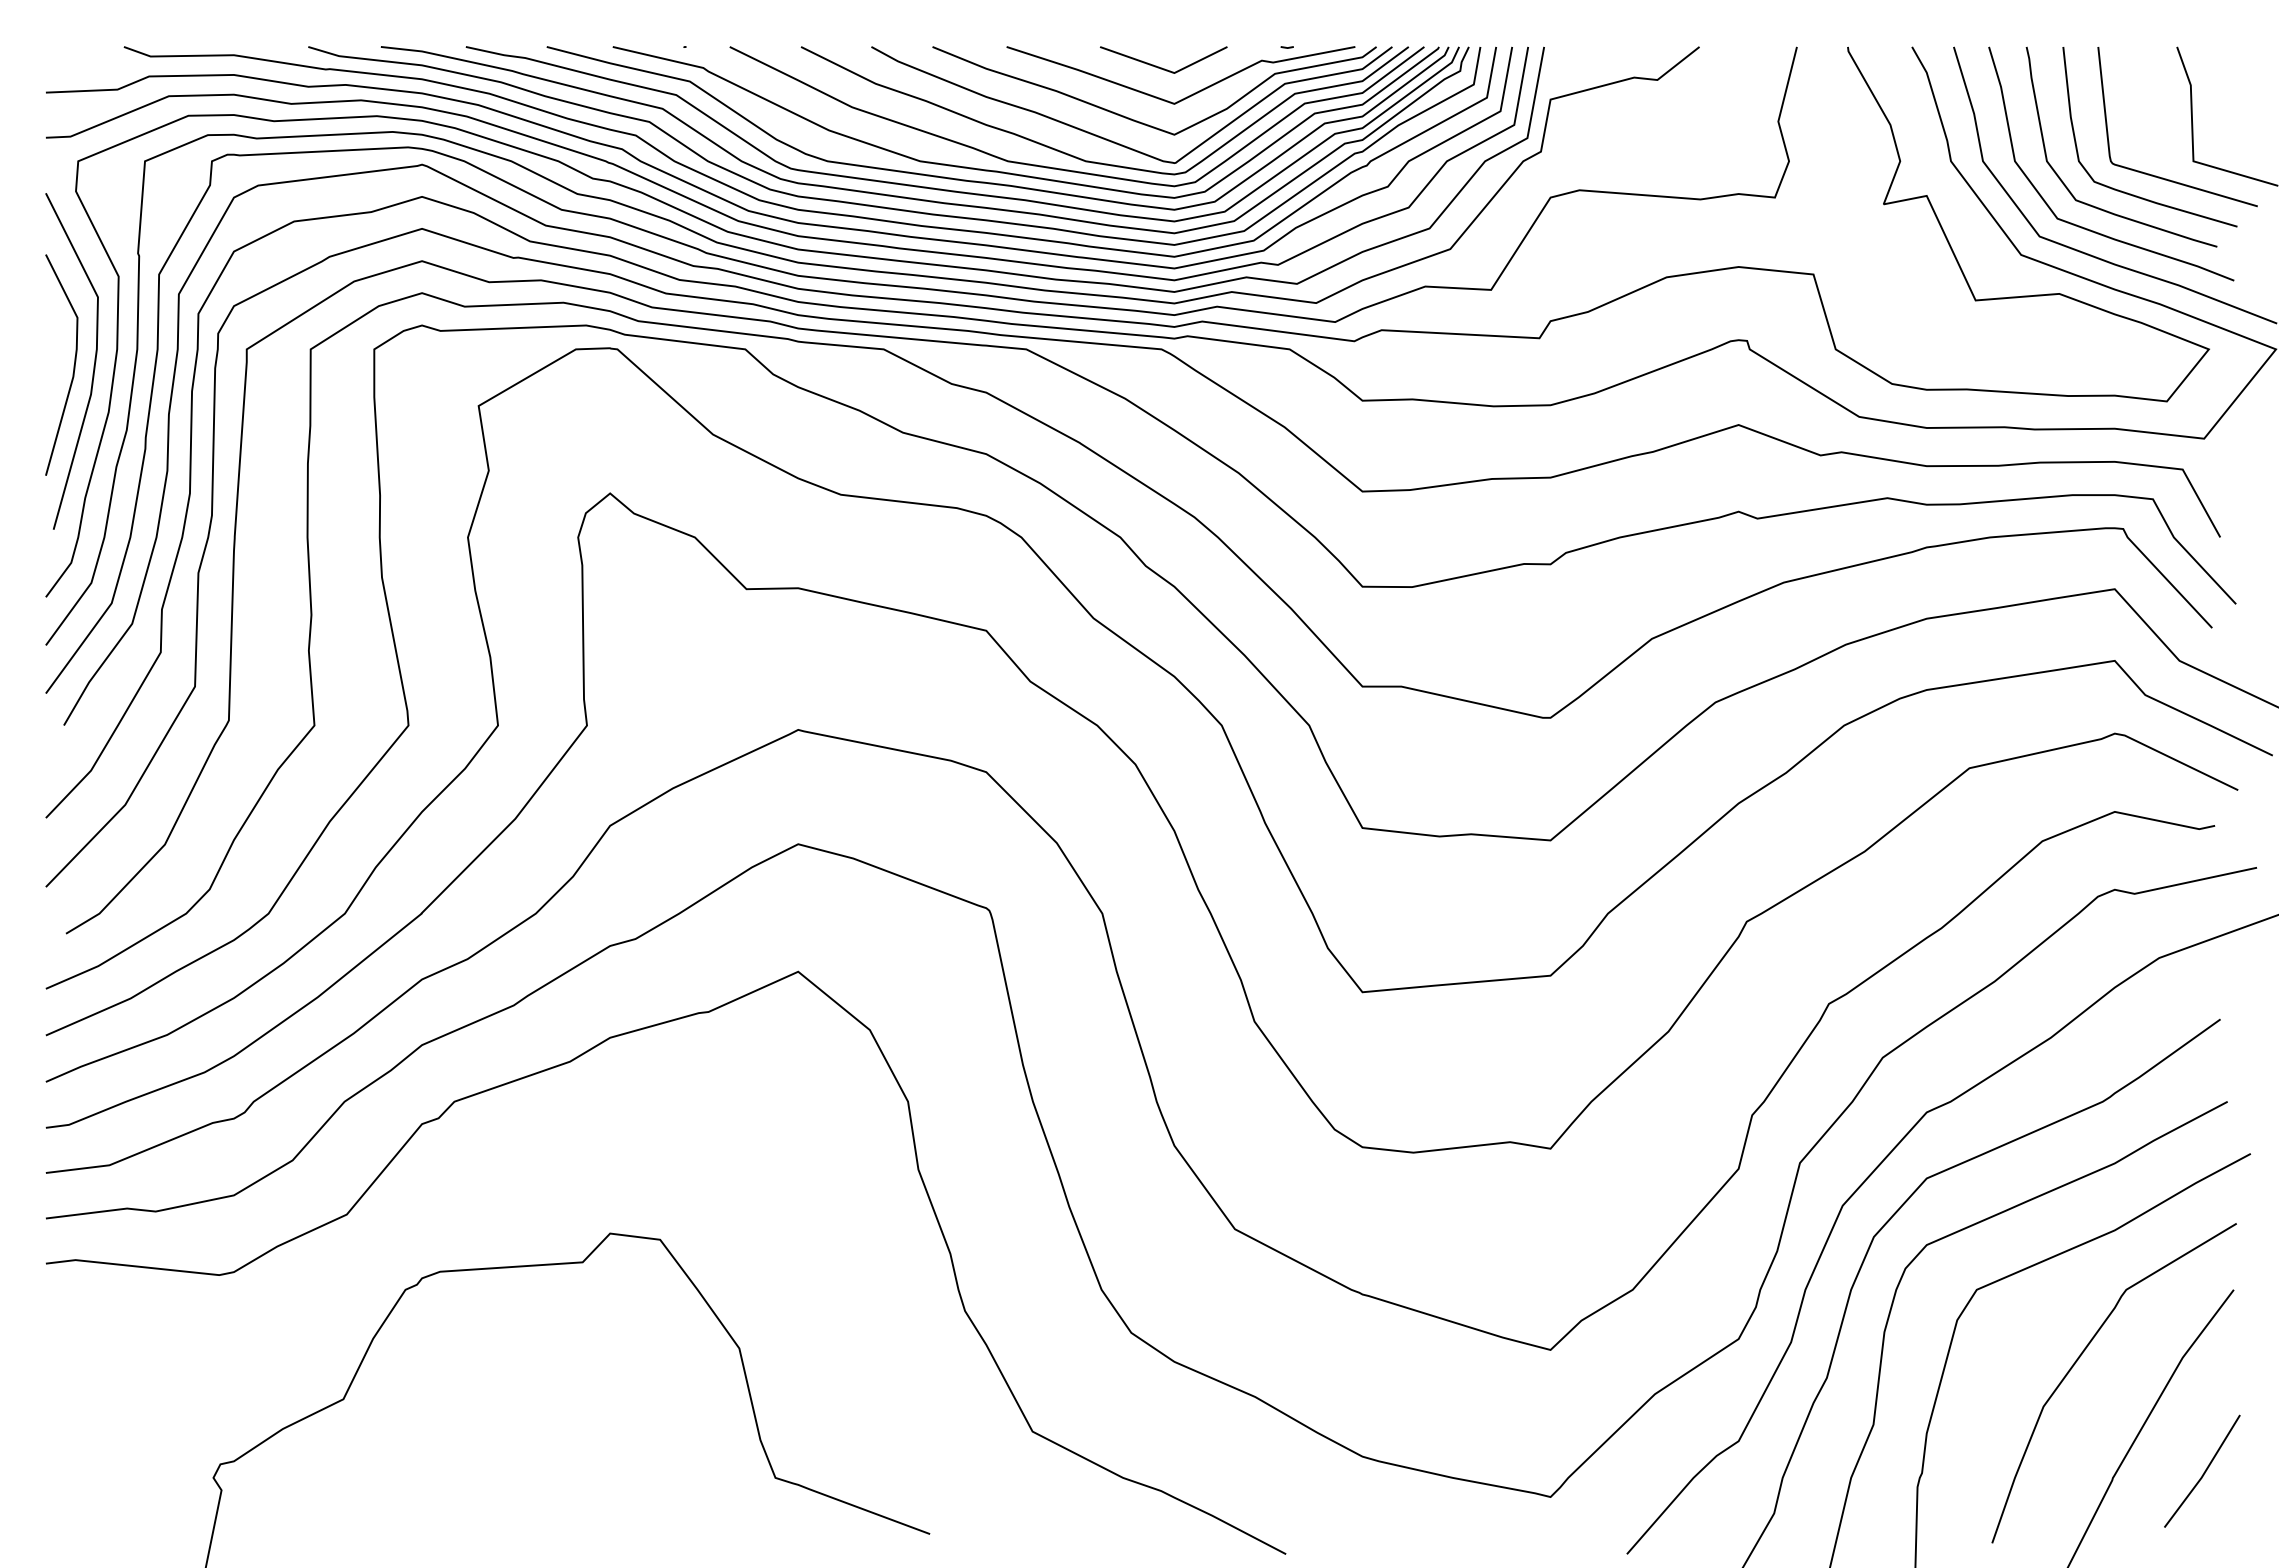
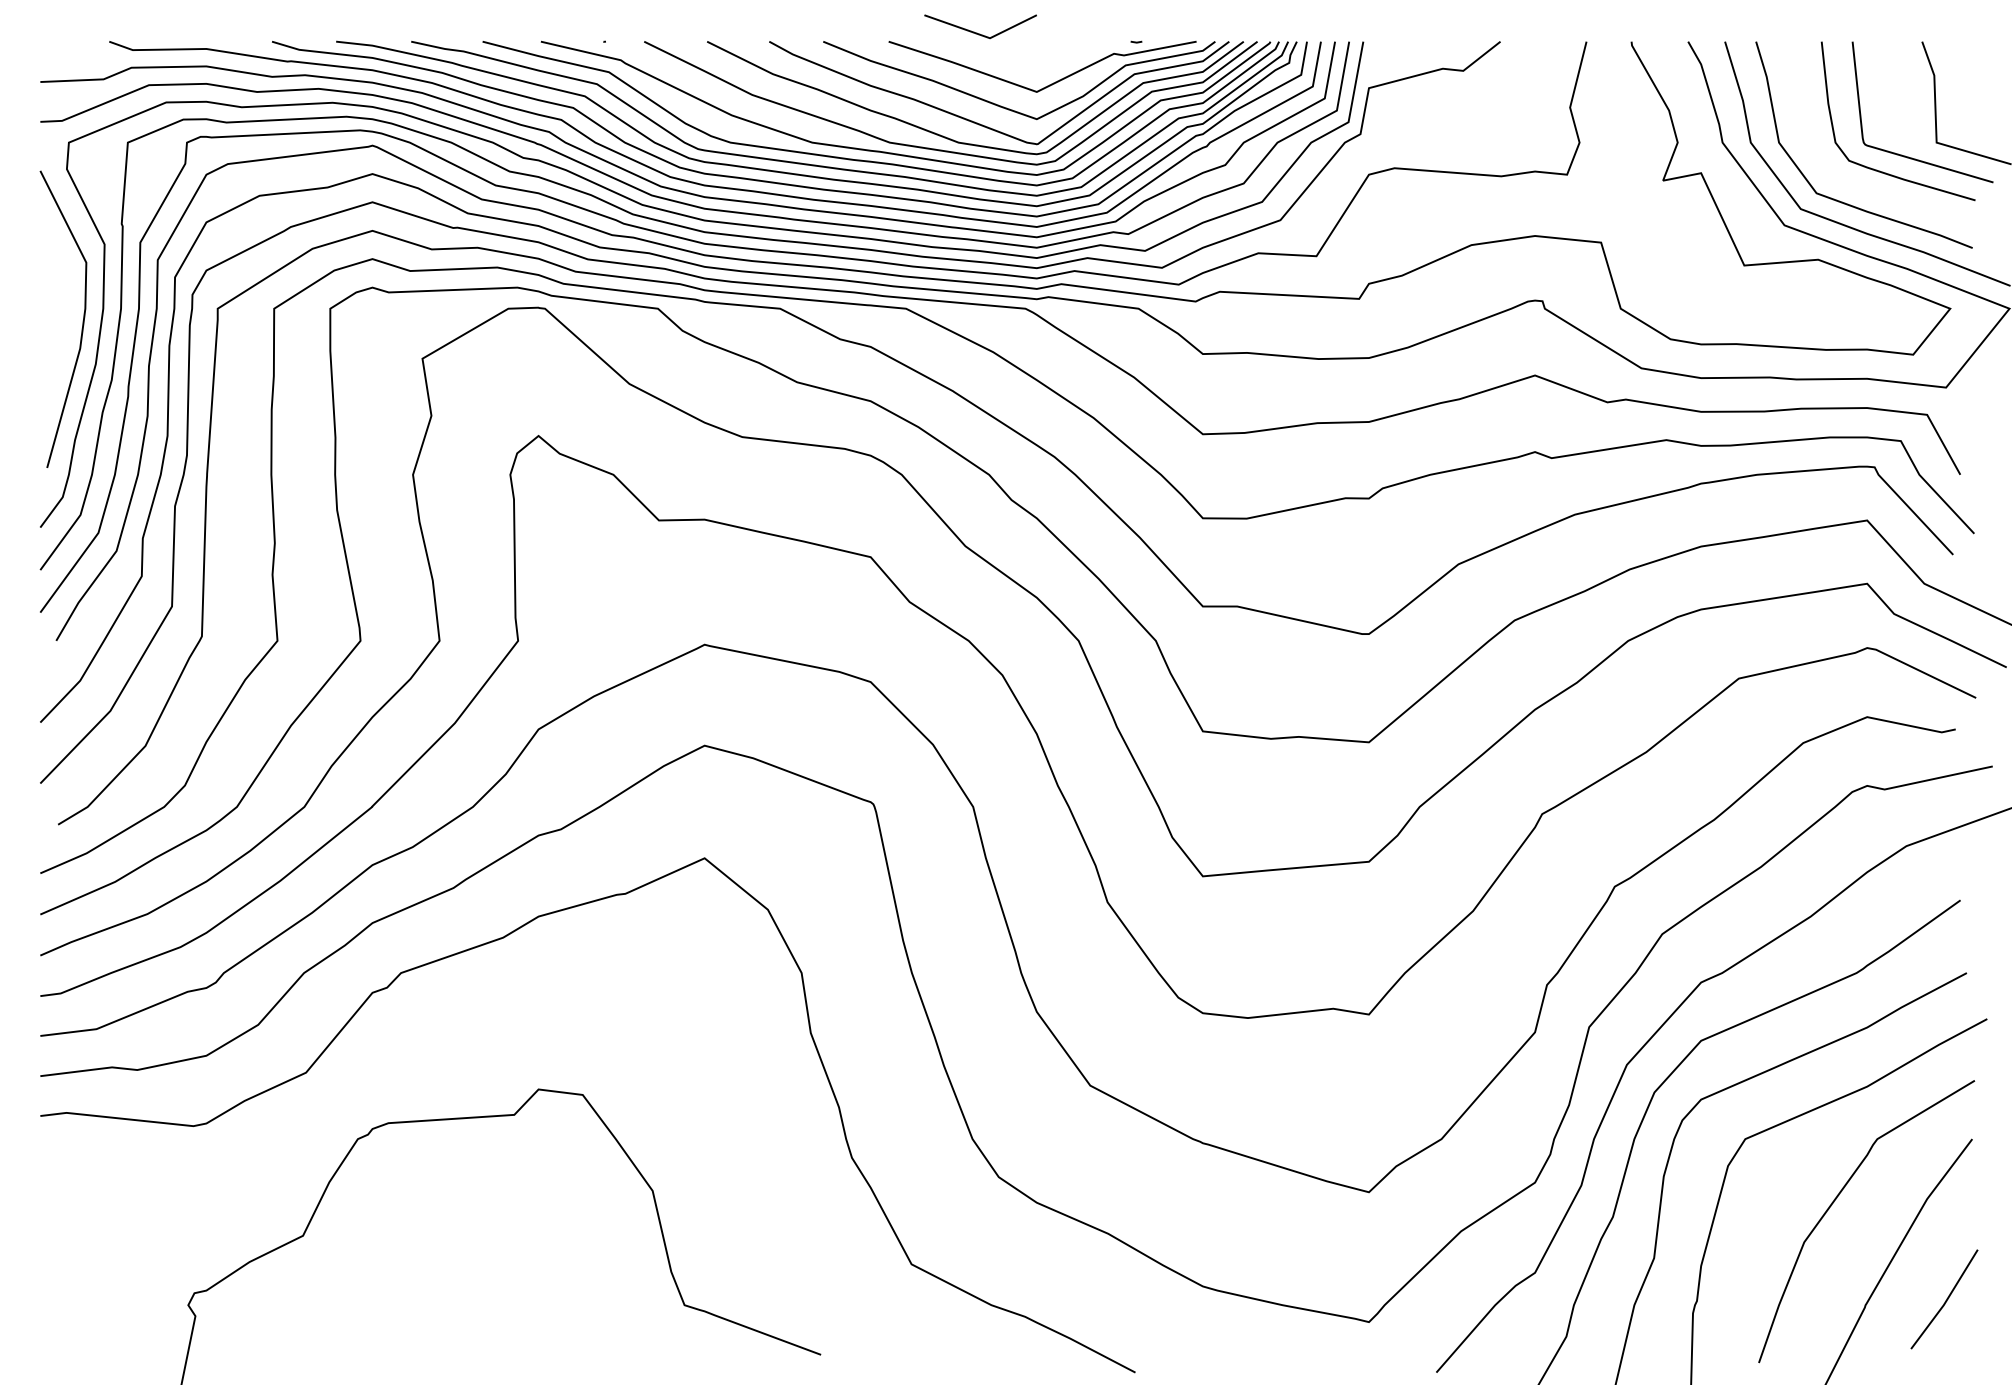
line: (1159, 66) -> (976, 32), moved
curve: (2099, 207) -> (1853, 183), removed
line: (73, 365) -> (64, 322), removed

